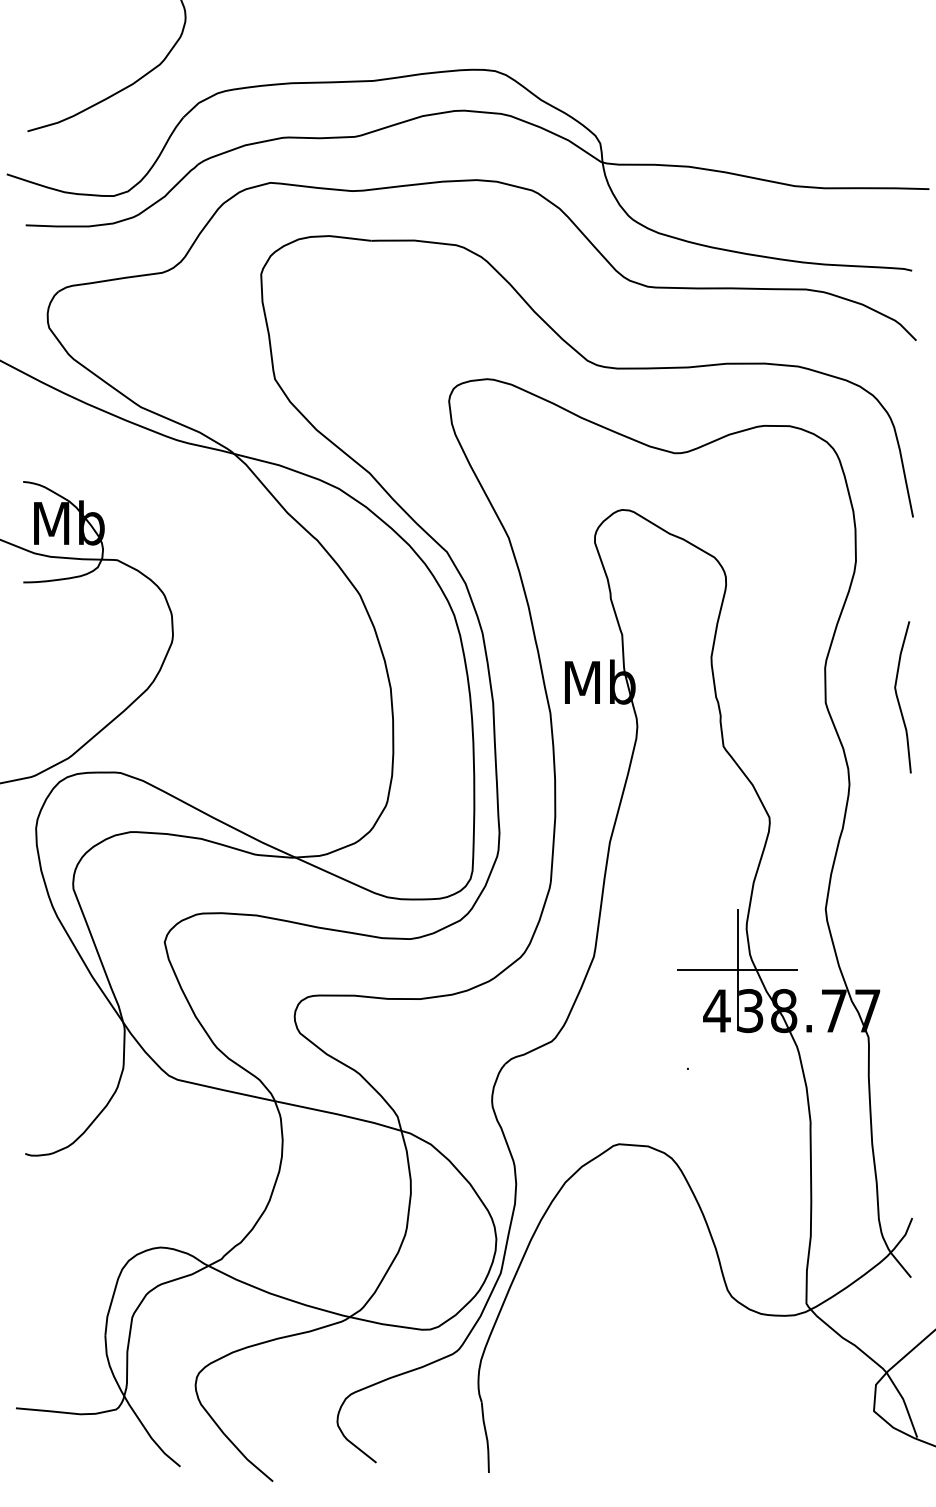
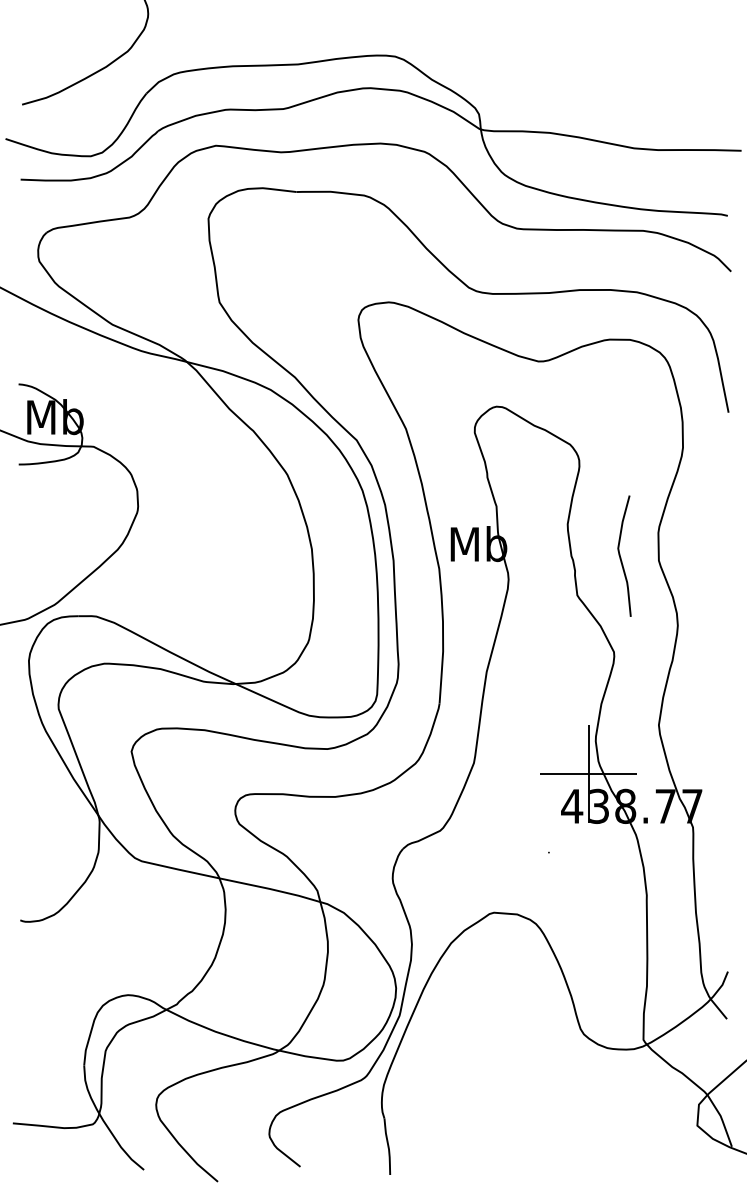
curve: (899, 698) -> (621, 557), moved

